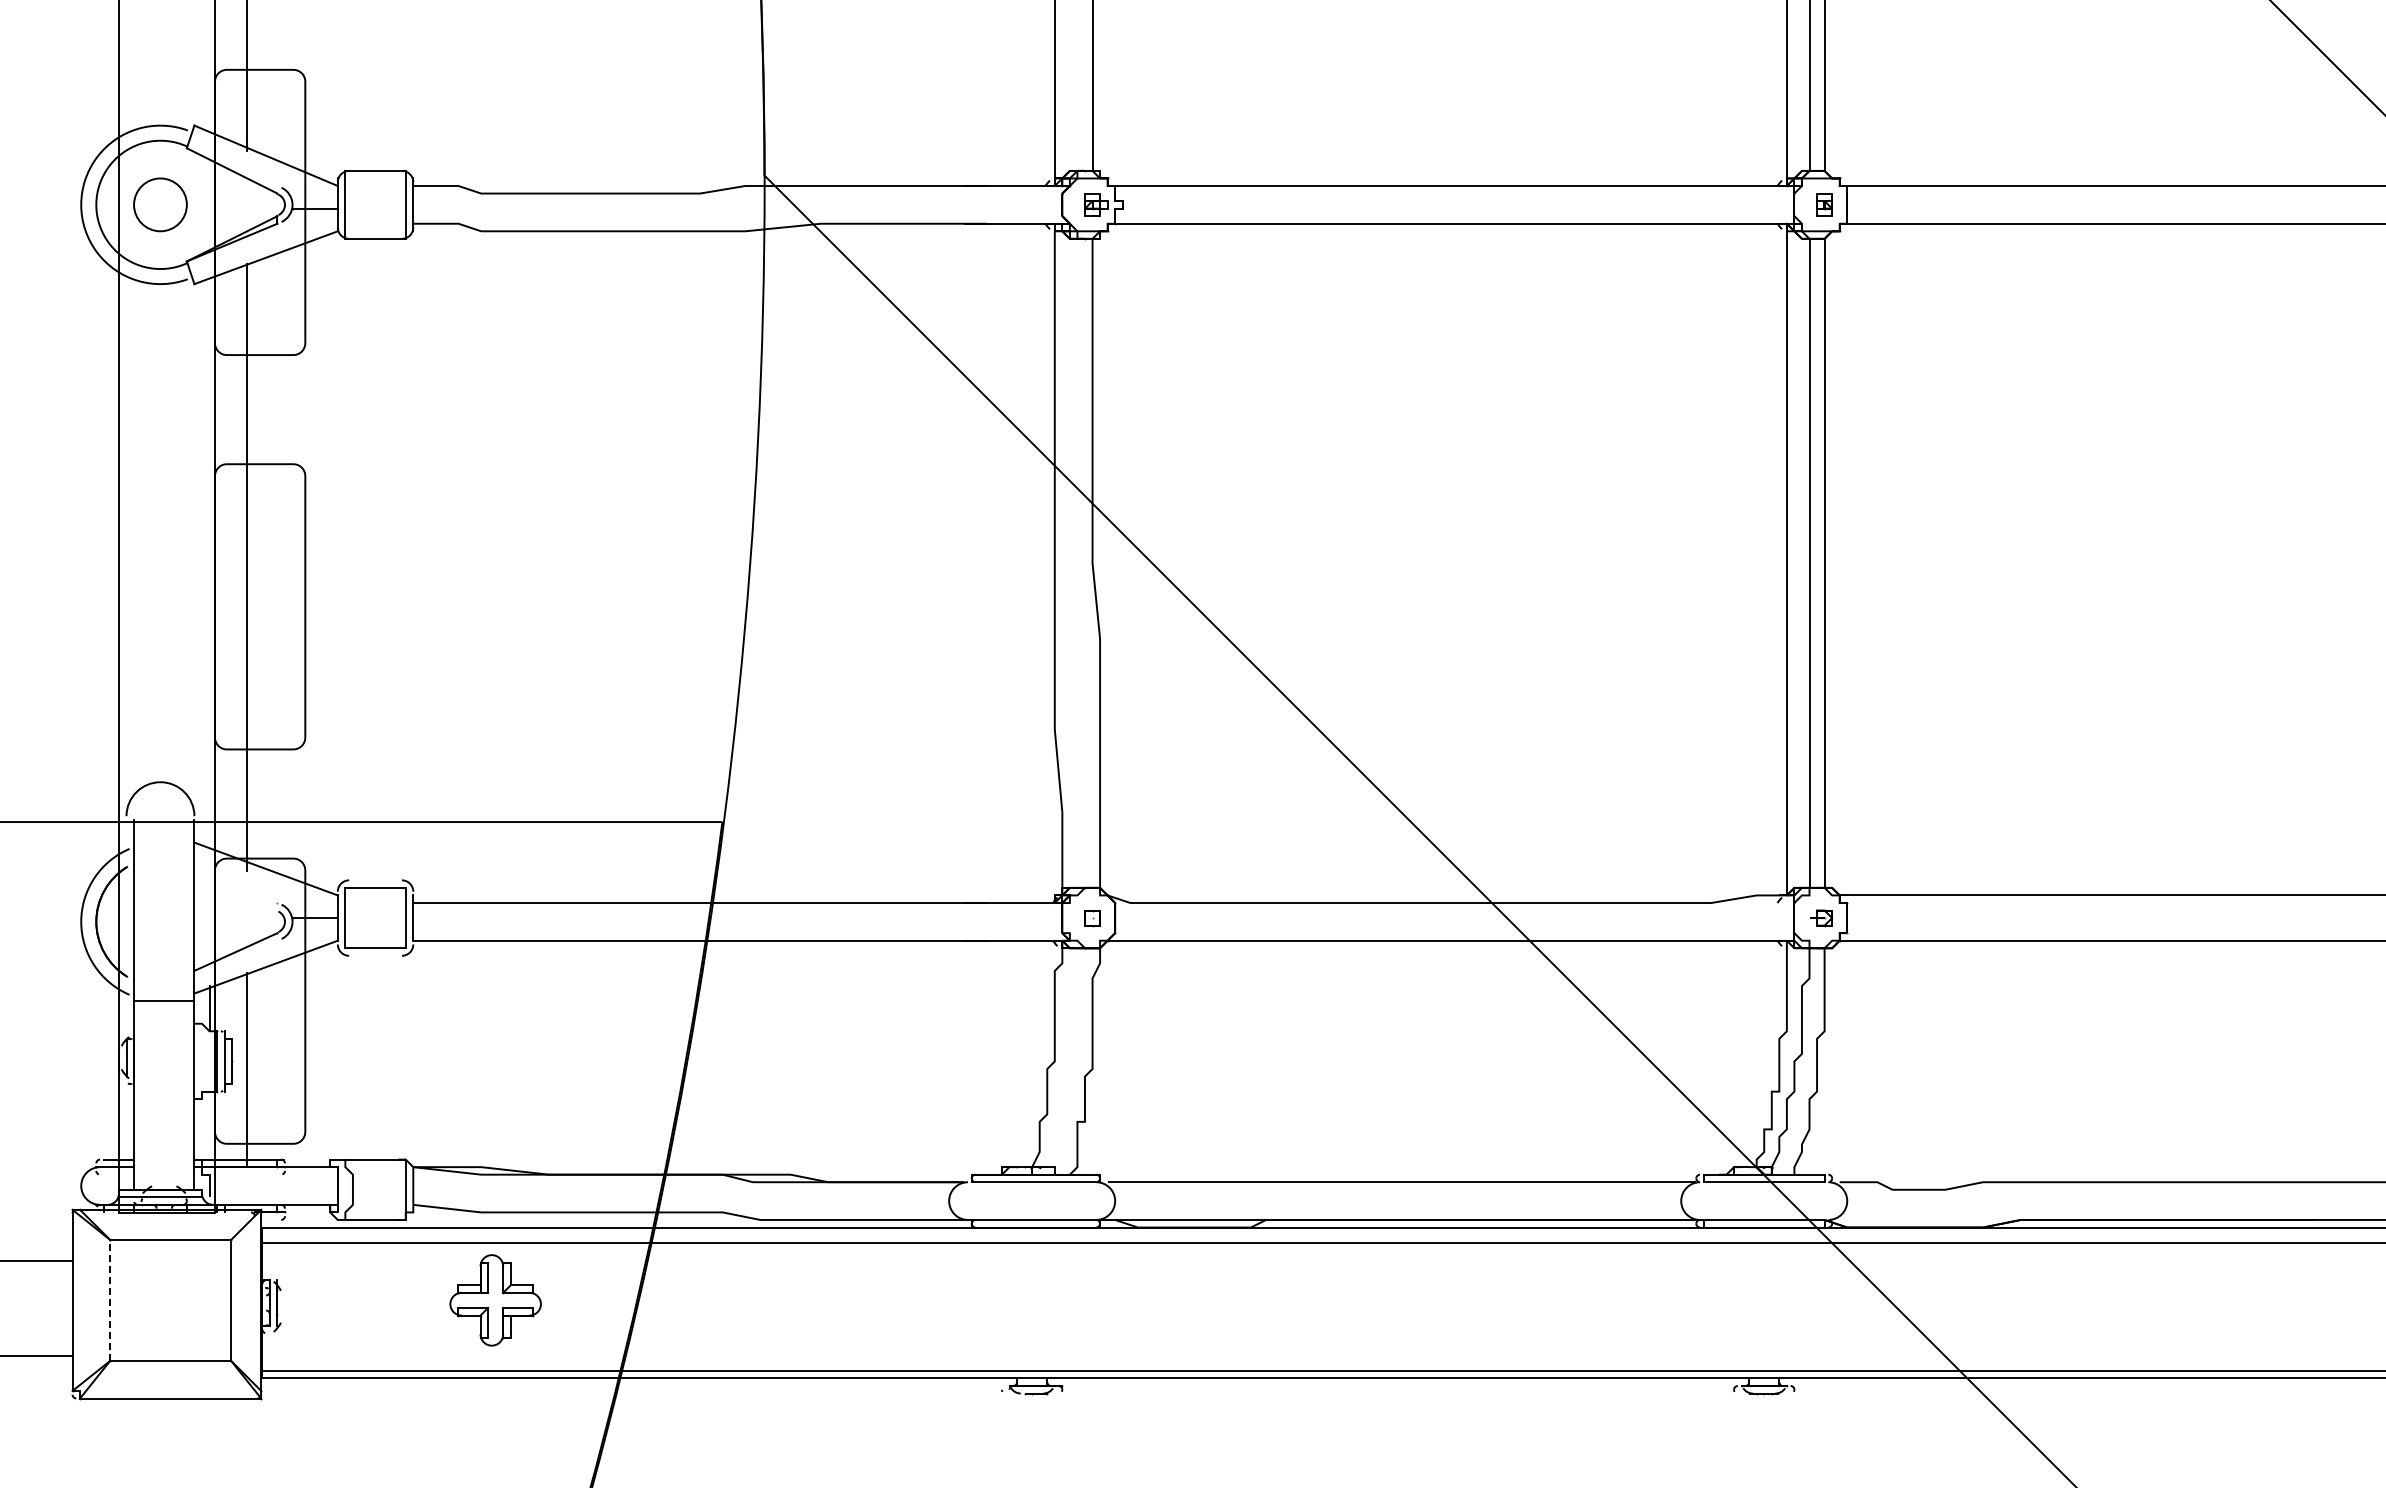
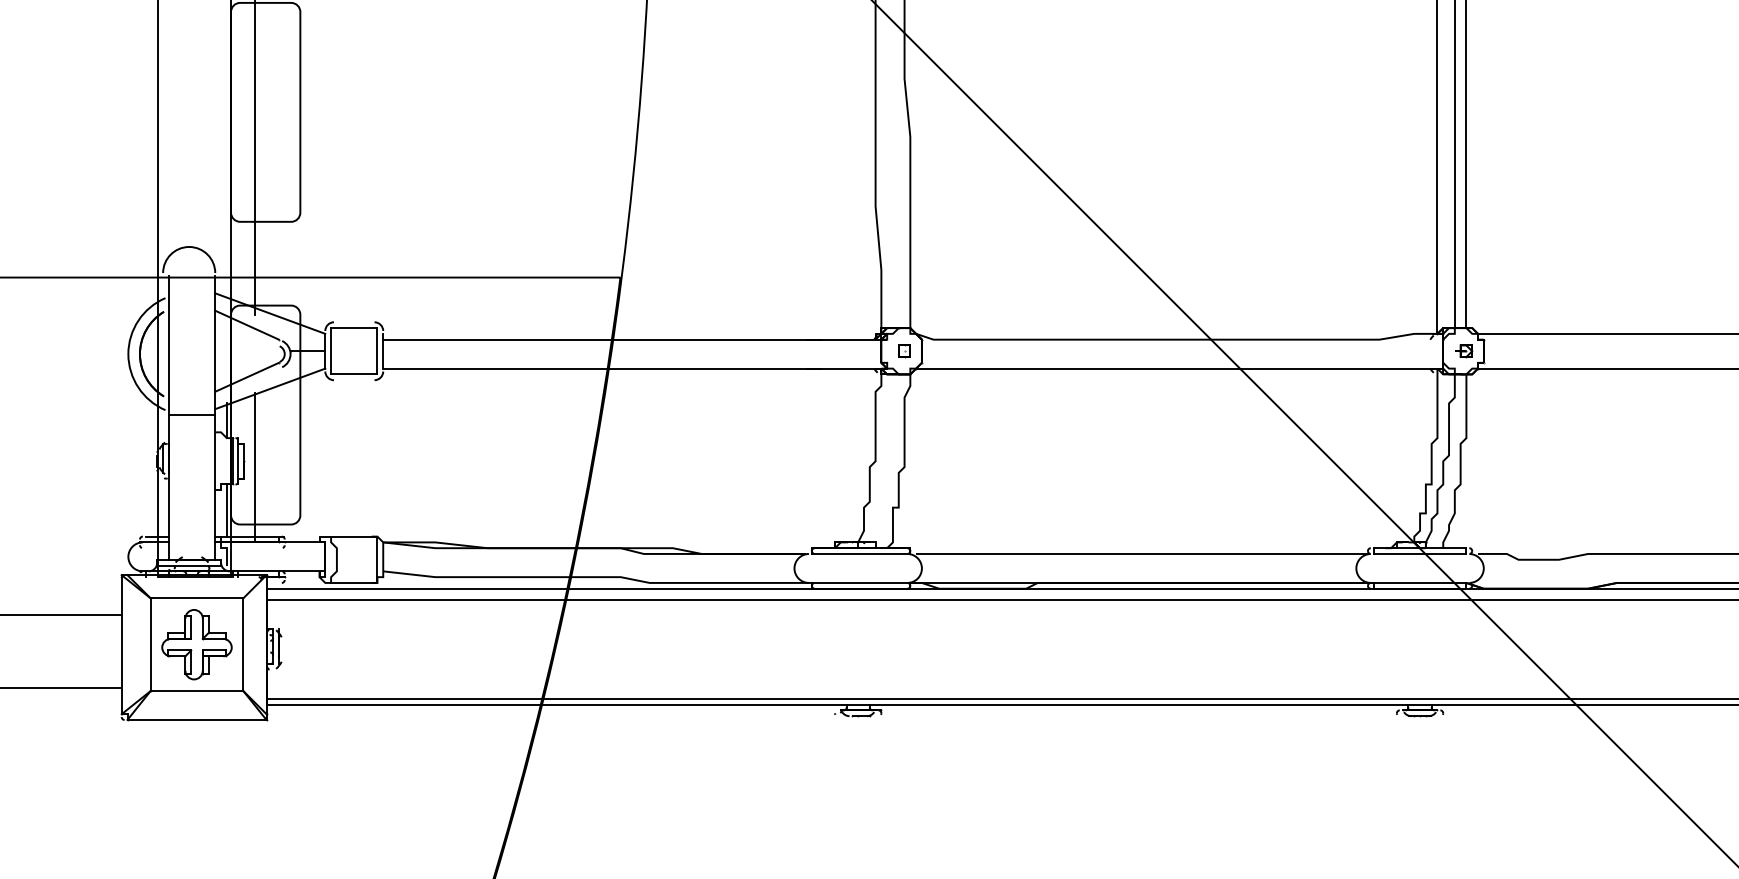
line: (235, 883) -> (246, 324), added
line: (209, 1125) -> (226, 510), added
line: (110, 1299) -> (150, 643), dashed -> solid
part: (495, 1300) -> (196, 644), moved

